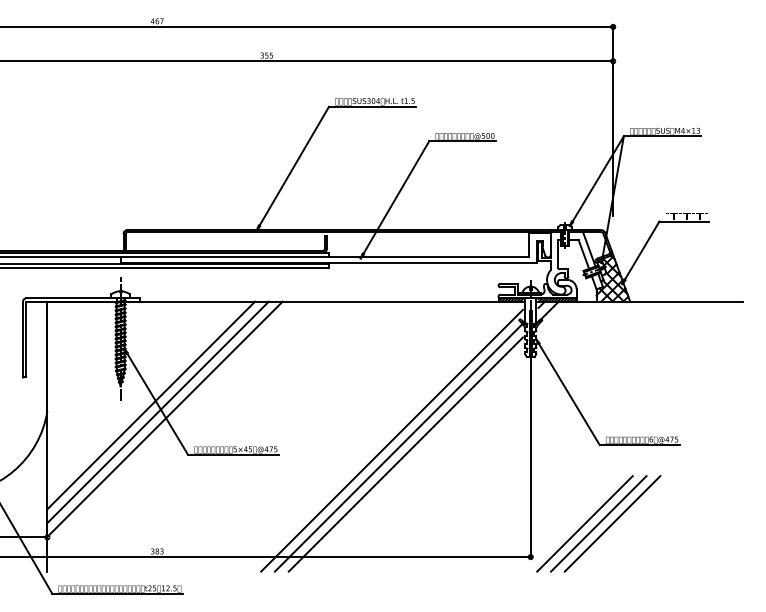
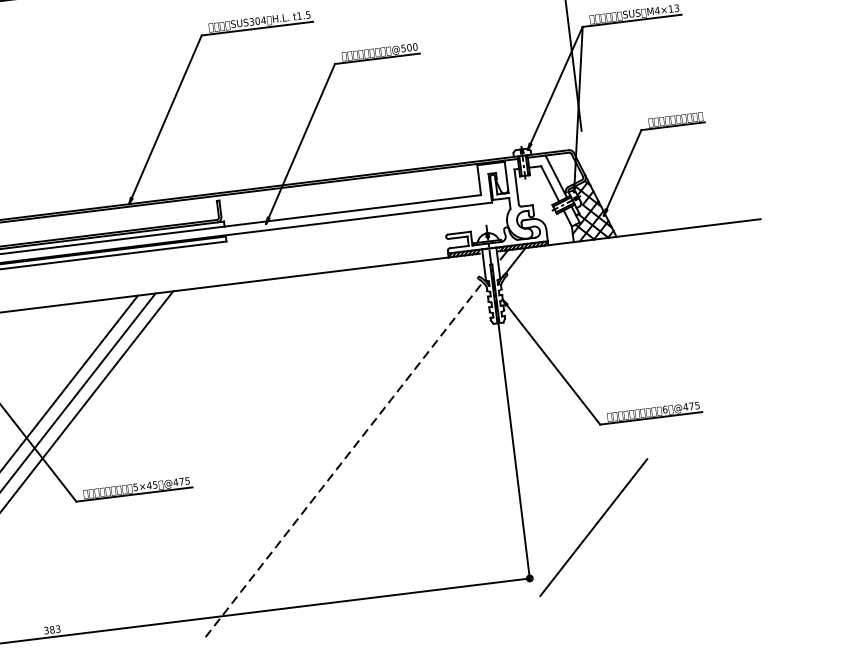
line: (391, 440) -> (333, 451), removed
line: (399, 447) -> (345, 459), solid -> dashed
line: (405, 454) -> (353, 467), removed
line: (598, 523) -> (610, 525), removed
line: (612, 523) -> (628, 522), removed

